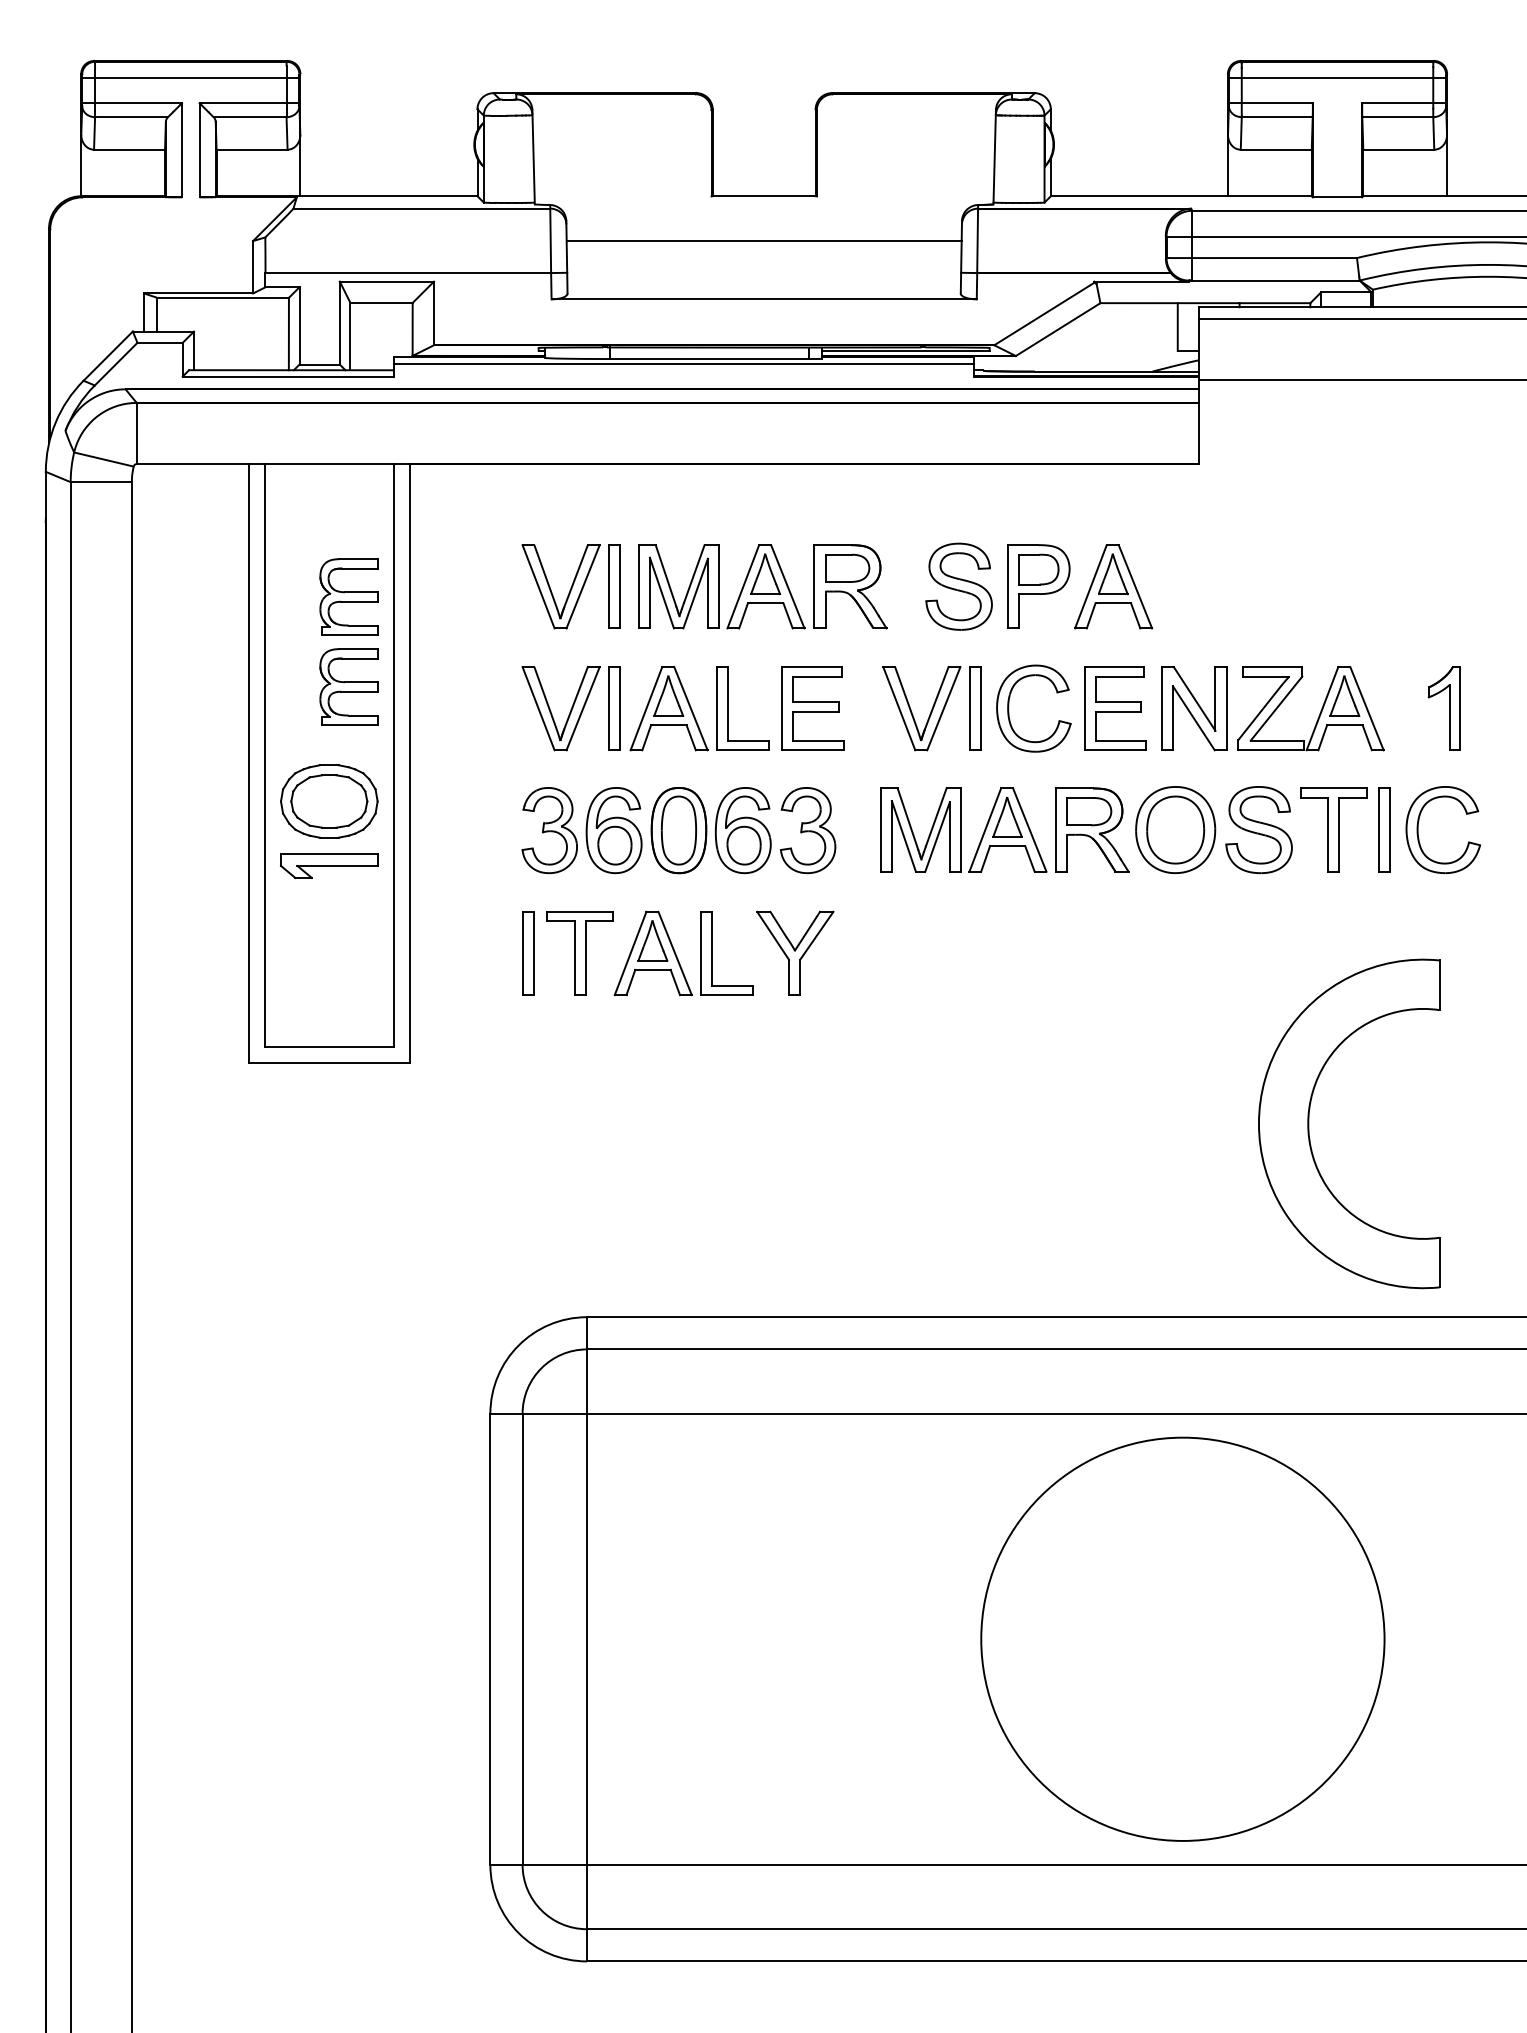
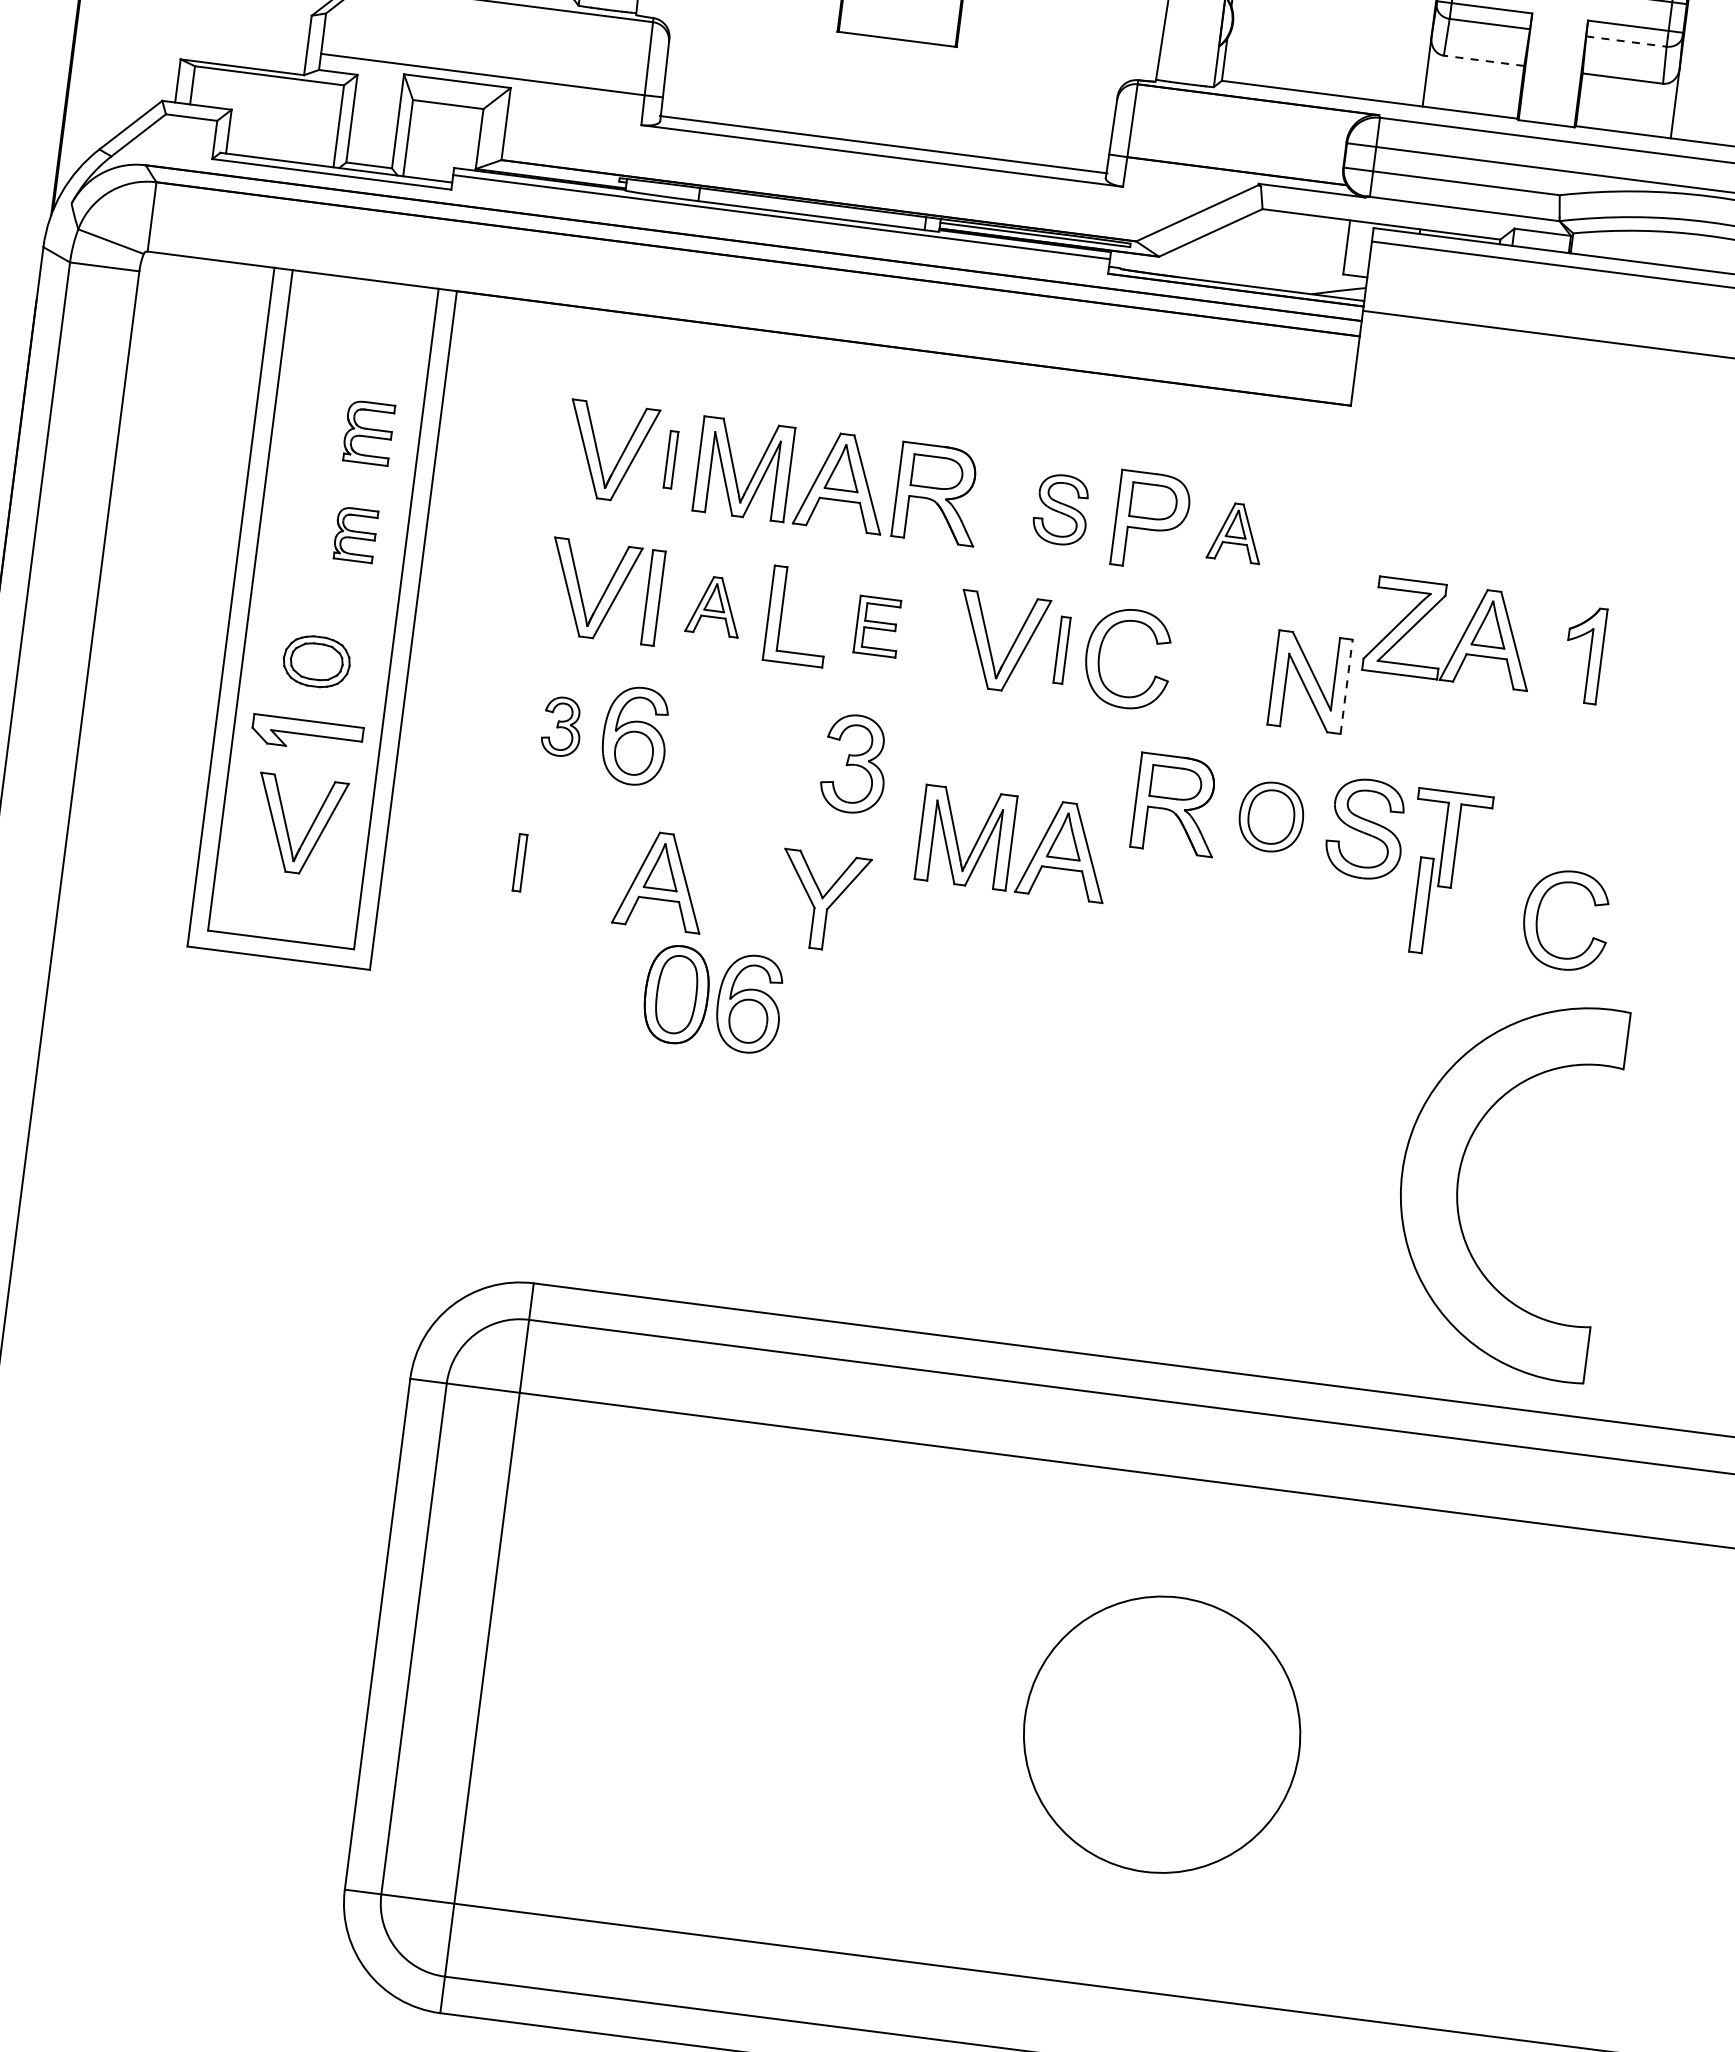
line: (1398, 117) -> (1627, 42), solid -> dashed
line: (1275, 149) -> (1483, 60), solid -> dashed
line: (763, 241) -> (882, 144), moved
part: (614, 586) -> (670, 459), size x0.6
part: (958, 586) -> (1060, 509), size x0.7
part: (1113, 586) -> (1236, 531), size x0.6
part: (348, 596) -> (368, 432), size x0.7
part: (348, 686) -> (355, 534), size x0.6
part: (668, 708) -> (714, 605), size x0.6
part: (812, 708) -> (877, 626), size x0.6
part: (975, 708) -> (1062, 650), size x0.7
part: (1115, 708) -> (1220, 670), removed
line: (1226, 708) -> (1346, 686), solid -> dashed
part: (1444, 708) -> (1584, 654), moved
part: (1320, 710) -> (1461, 636), moved
part: (329, 801) -> (316, 661), size x0.6
part: (963, 829) -> (1014, 843), moved
part: (1384, 829) -> (1421, 904), moved
part: (549, 830) -> (561, 726), size x0.6
part: (710, 830) -> (712, 999), moved
part: (1175, 830) -> (1271, 817), size x0.7
part: (1418, 830) -> (1538, 917), moved
part: (322, 948) -> (287, 827), added
part: (528, 953) -> (520, 862), size x0.6
part: (579, 953) -> (578, 870), removed
part: (712, 953) -> (728, 889), removed
part: (1309, 1123) -> (1459, 1178), moved
circle: (1182, 1638) -> (1161, 1733), size x0.6

